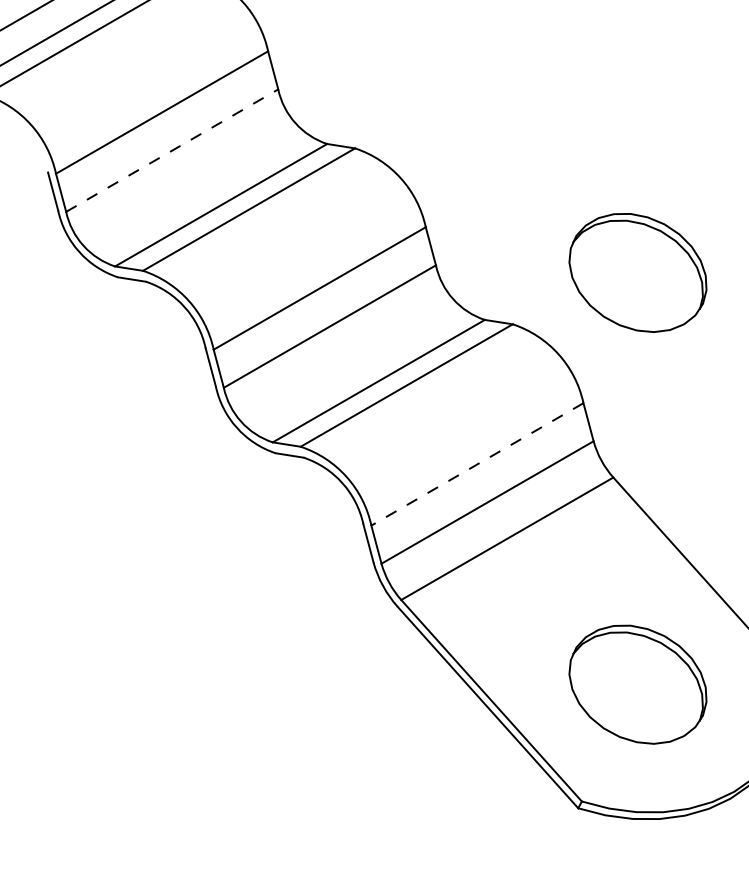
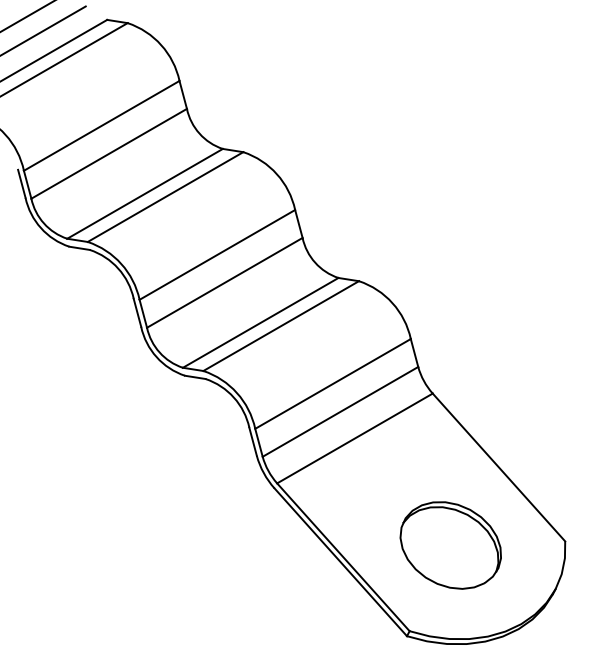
line: (172, 150) -> (109, 153), dashed -> solid
part: (637, 272) -> (450, 243), removed
line: (478, 463) -> (333, 383), dashed -> solid

